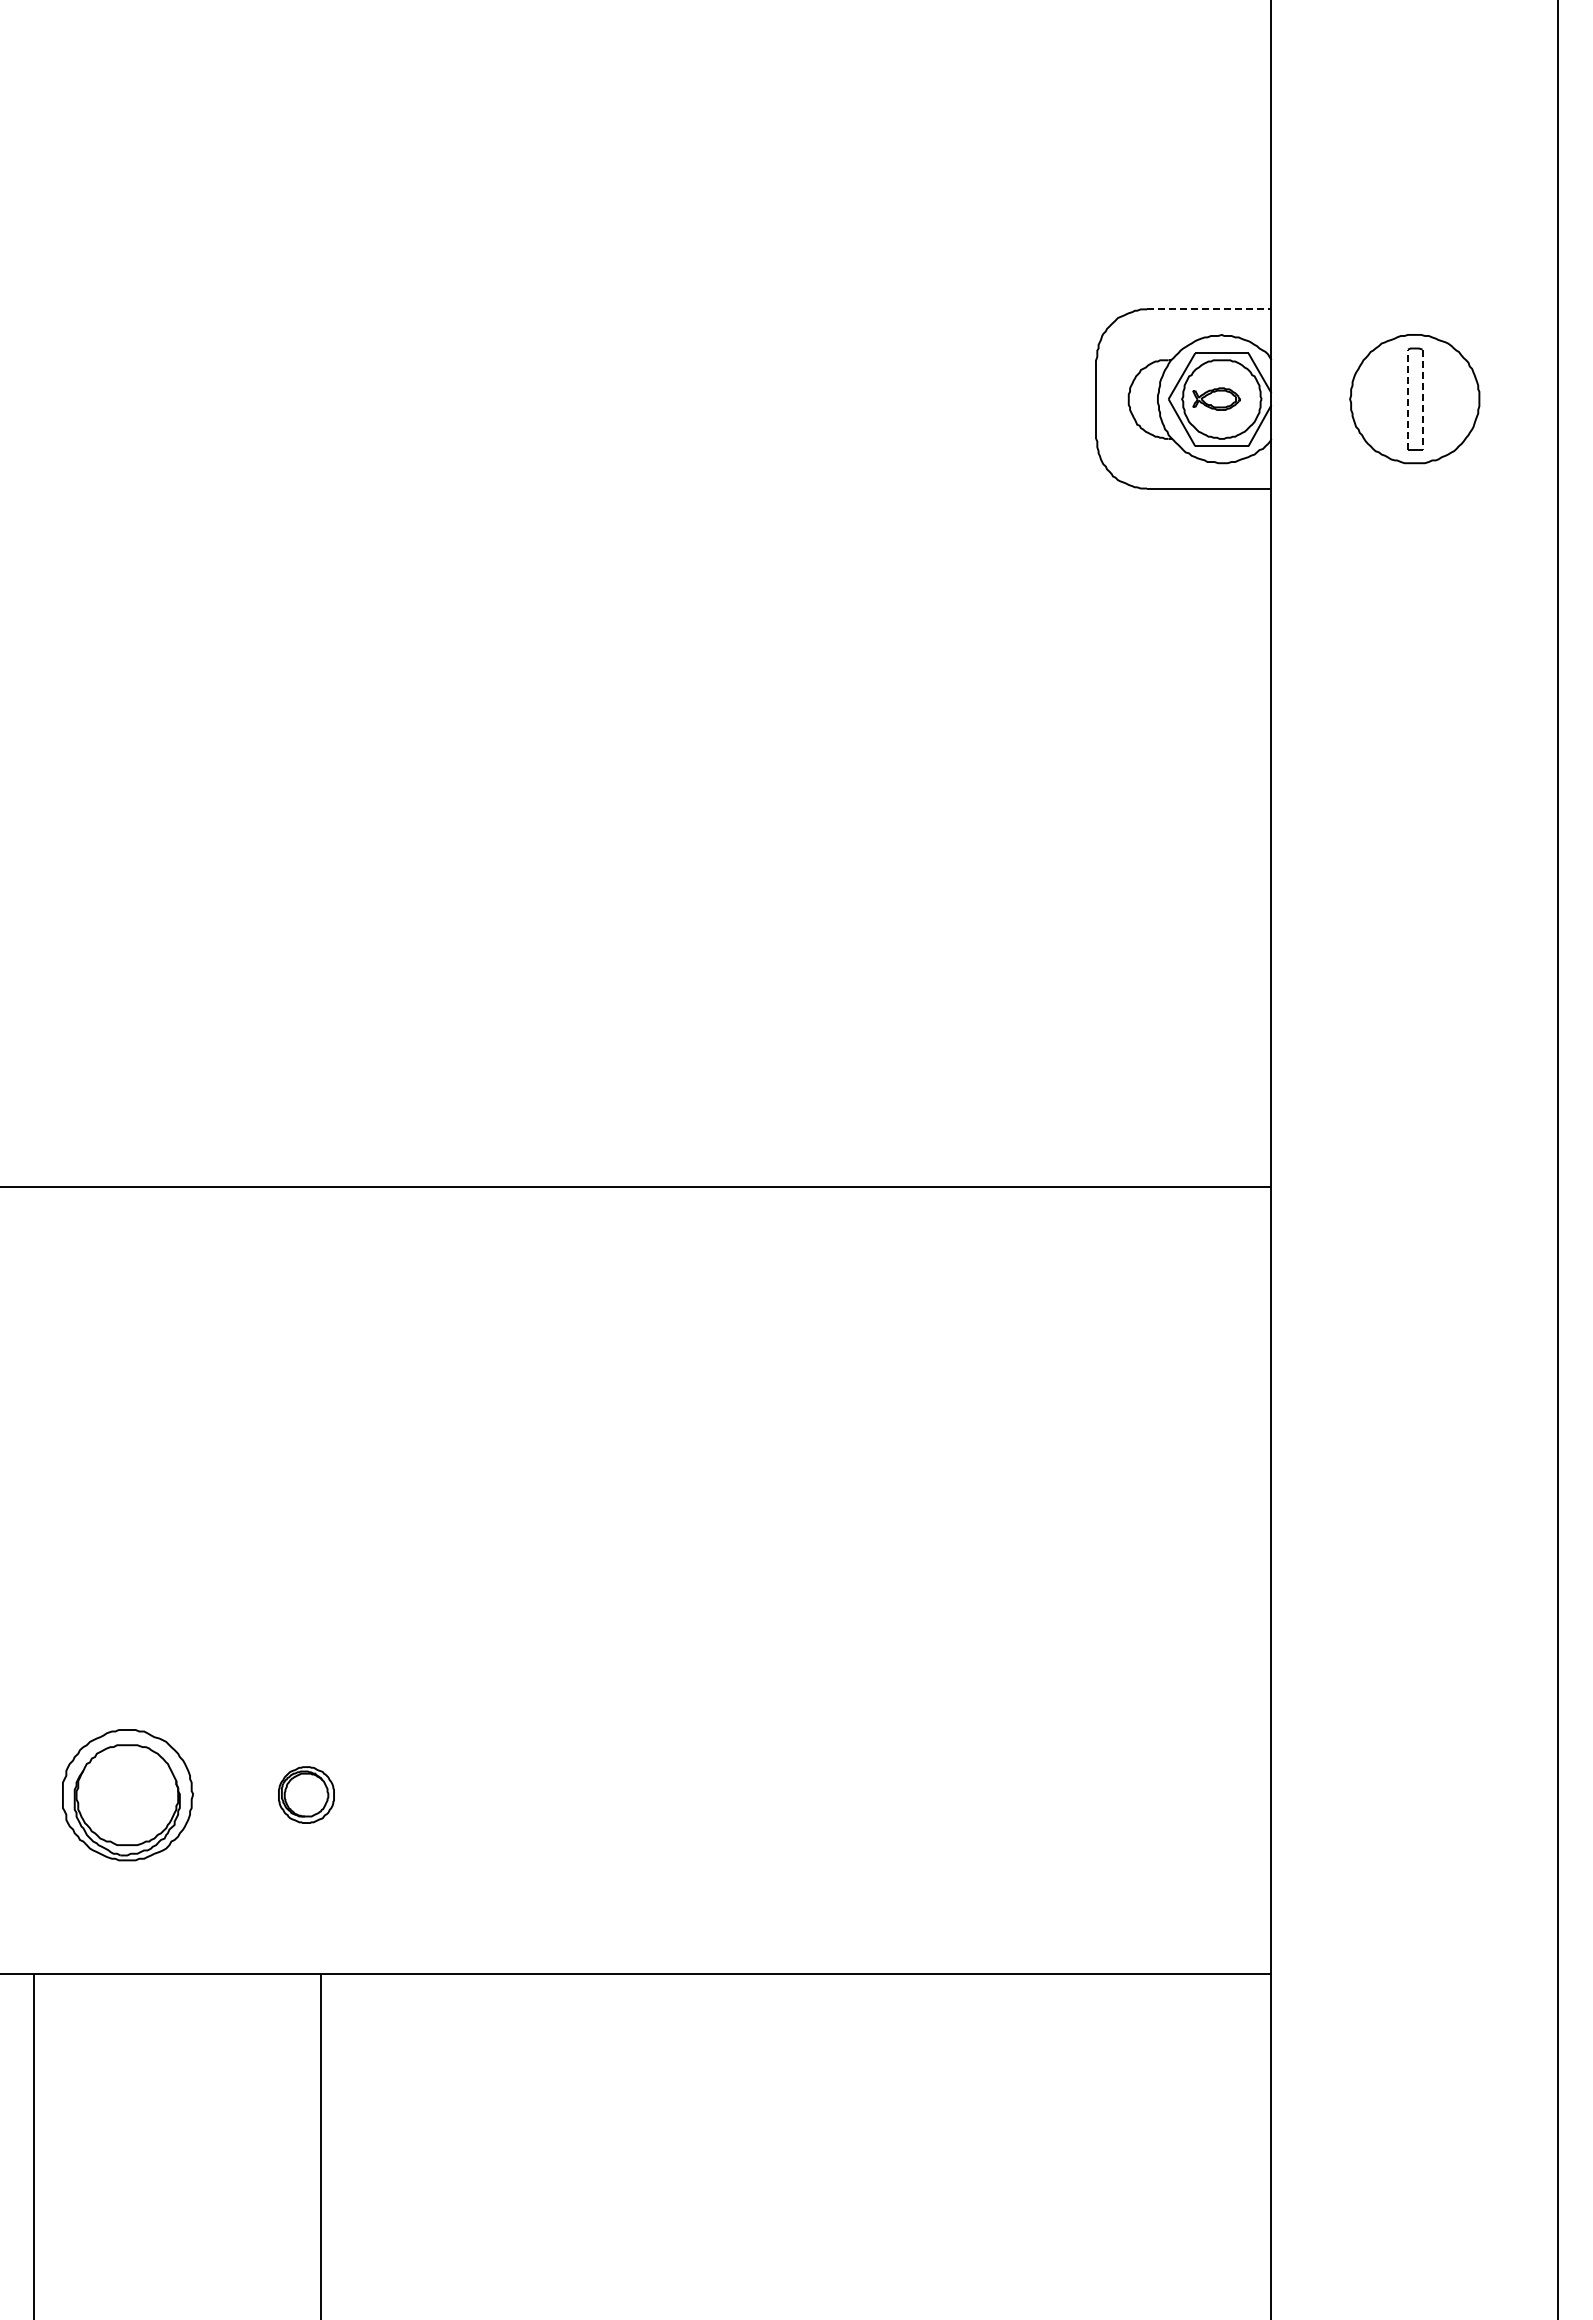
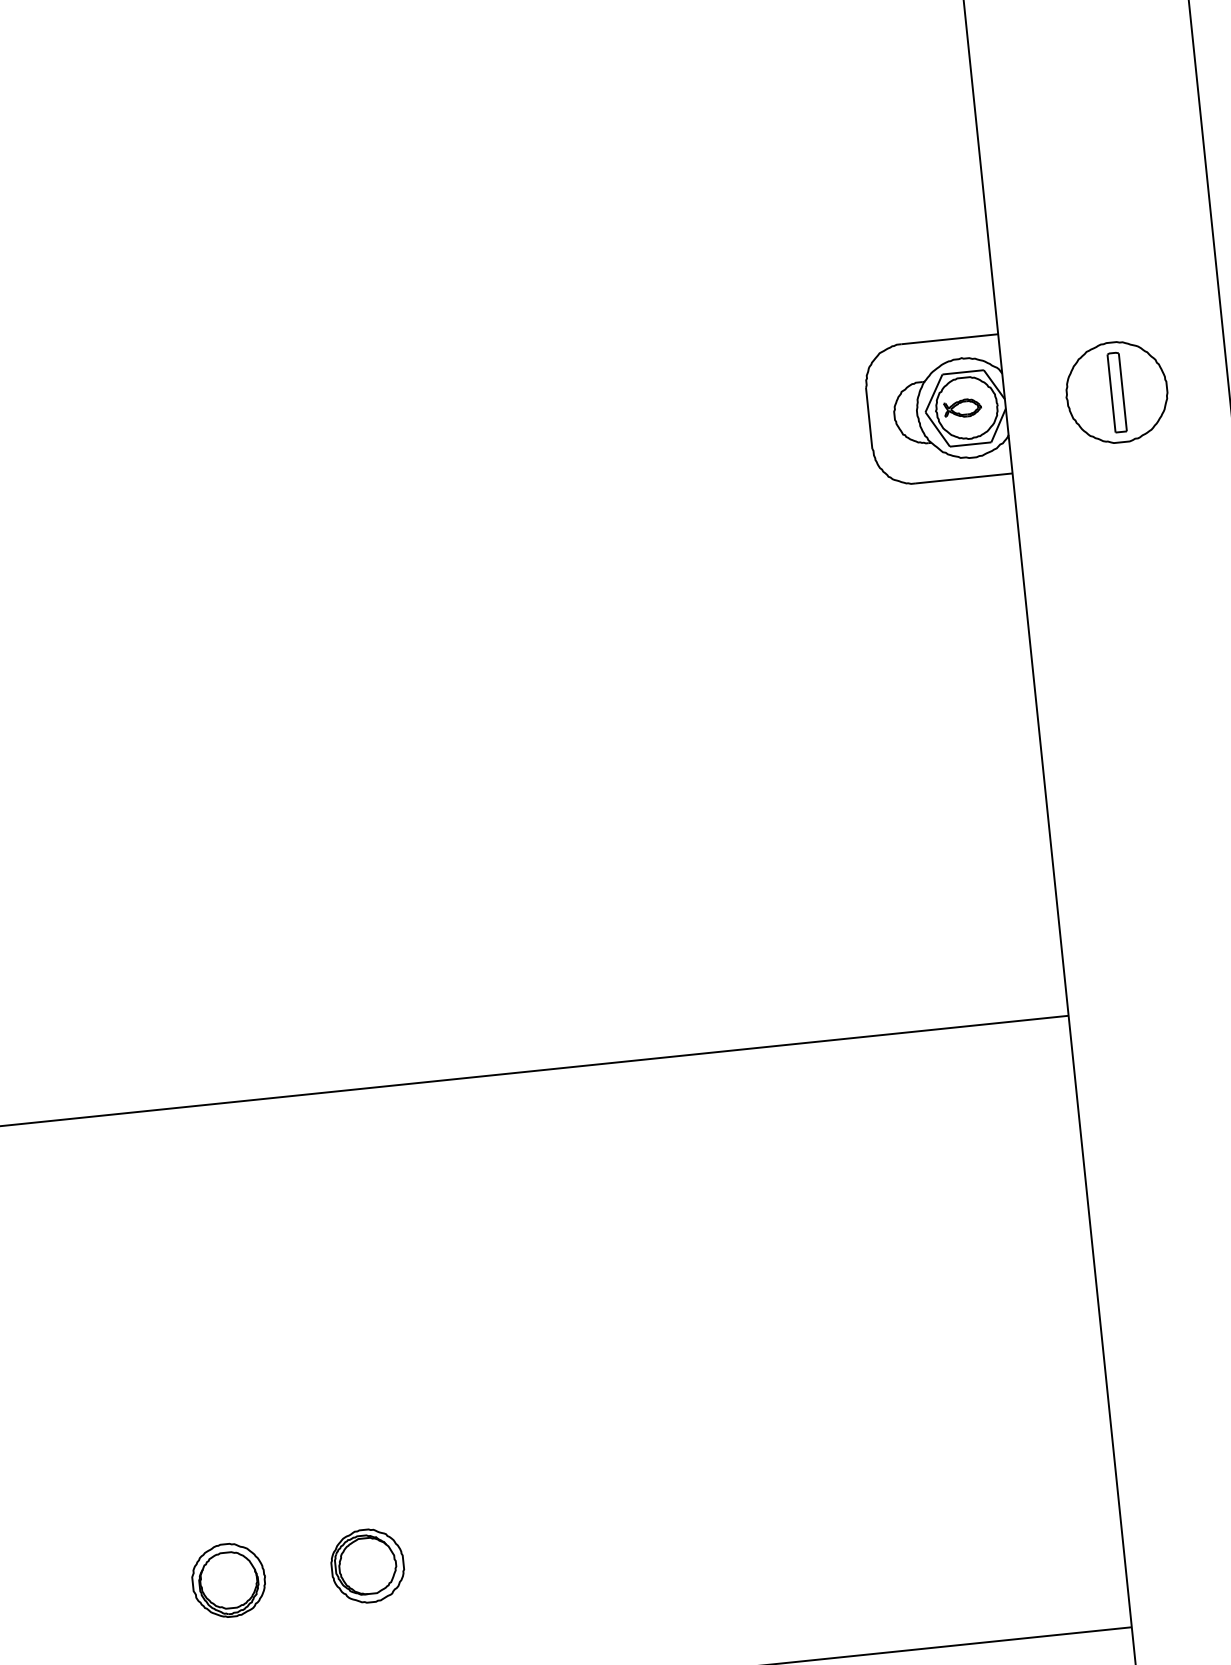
line: (1209, 309) -> (950, 339), dashed -> solid
line: (1408, 399) -> (1111, 393), dashed -> solid
line: (1422, 400) -> (1122, 392), dashed -> solid
part: (127, 1794) -> (228, 1579), size x0.71
part: (306, 1794) -> (367, 1565), size x1.67

